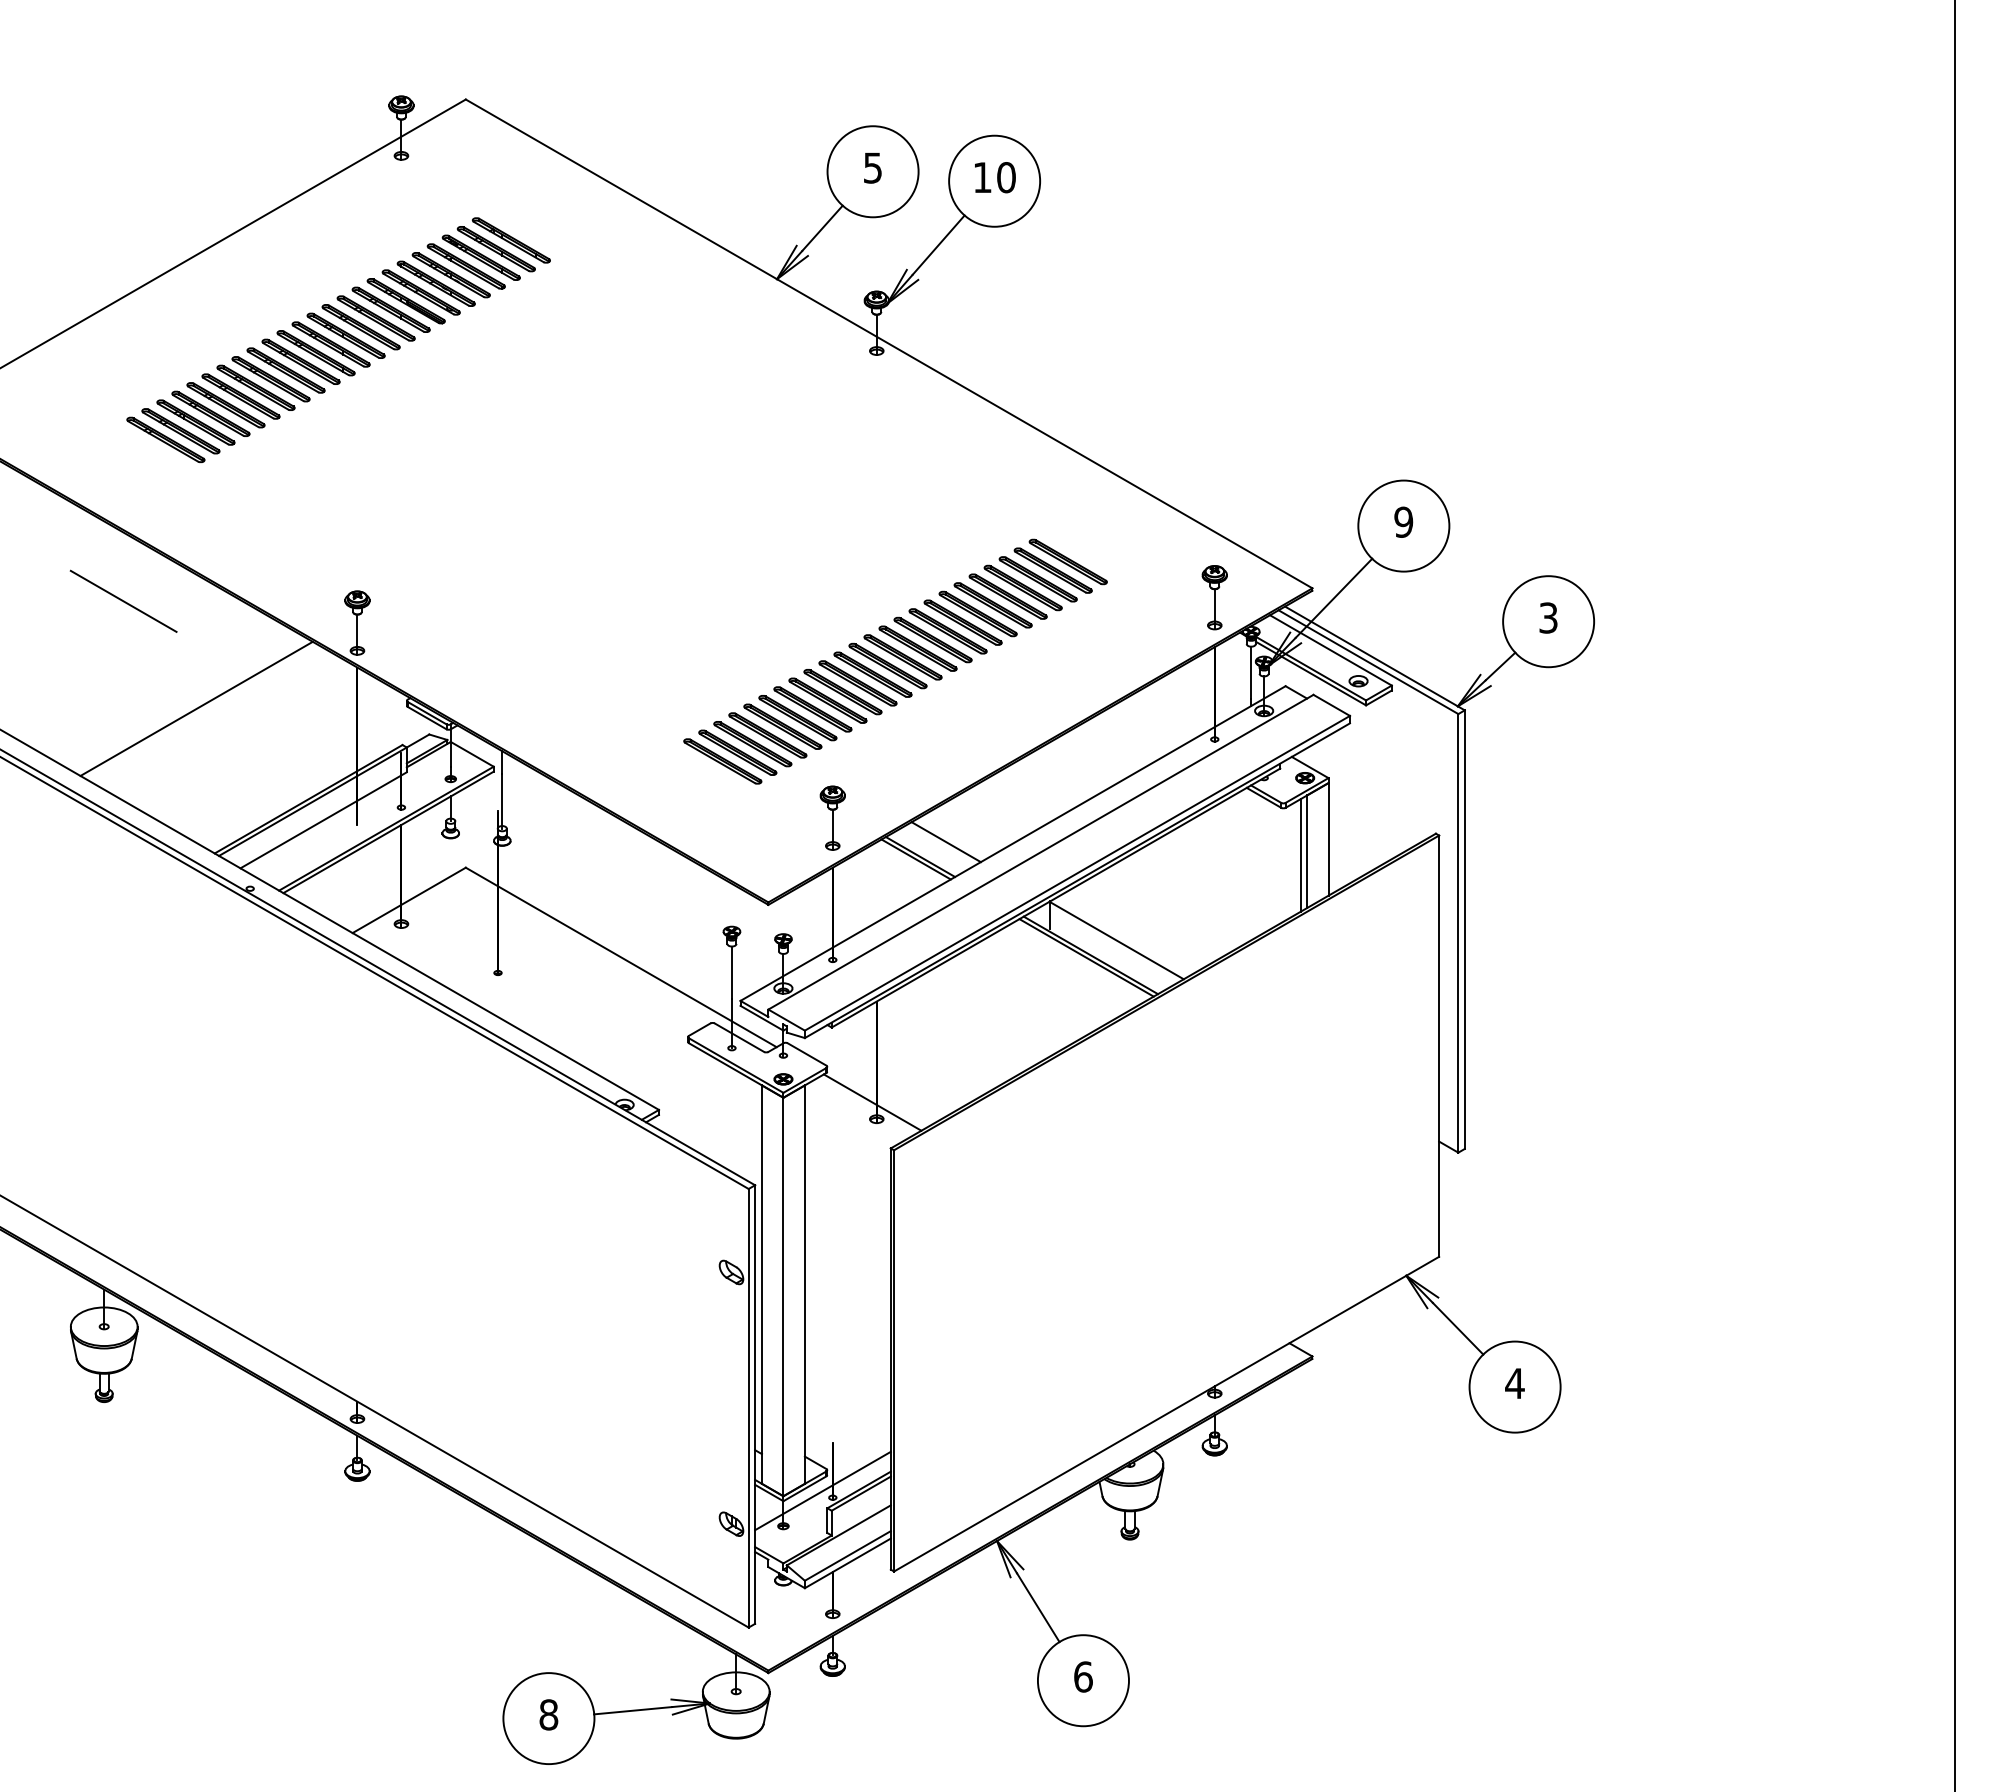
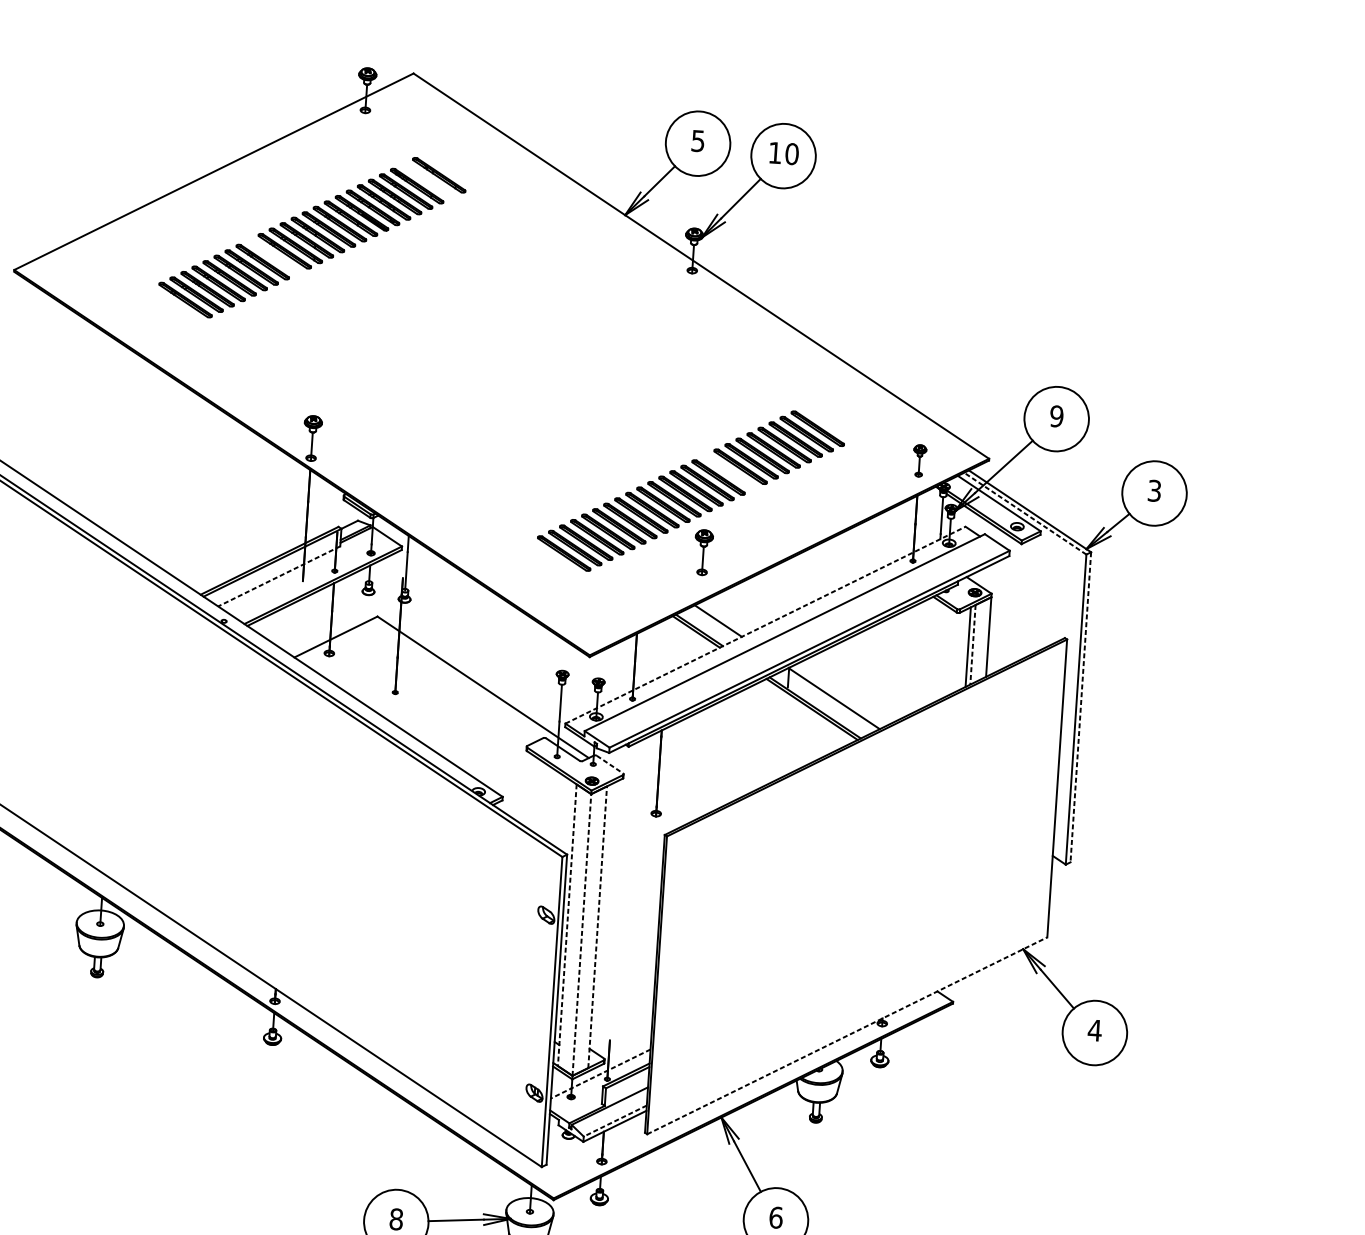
part: (495, 249) -> (427, 180), removed
part: (285, 370) -> (273, 256), removed
part: (1214, 597) -> (919, 460), size x0.7
line: (123, 600) -> (148, 411), removed
part: (947, 631) -> (729, 472), removed
line: (1368, 662) -> (1025, 513), solid -> dashed
line: (196, 708) -> (194, 491), removed
part: (832, 817) -> (703, 552), moved
line: (323, 820) -> (279, 576), solid -> dashed
line: (1013, 843) -> (765, 625), solid -> dashed
line: (1307, 852) -> (973, 645), solid -> dashed
line: (1464, 930) -> (1080, 707), solid -> dashed
line: (807, 1054) -> (610, 764), solid -> dashed
line: (872, 1102) -> (653, 801), removed
line: (804, 1284) -> (597, 927), solid -> dashed
line: (761, 1285) -> (566, 925), solid -> dashed
line: (783, 1296) -> (581, 934), solid -> dashed
line: (1166, 1414) -> (847, 1036), solid -> dashed
line: (822, 1491) -> (600, 1074), solid -> dashed
line: (847, 1555) -> (615, 1120), solid -> dashed

